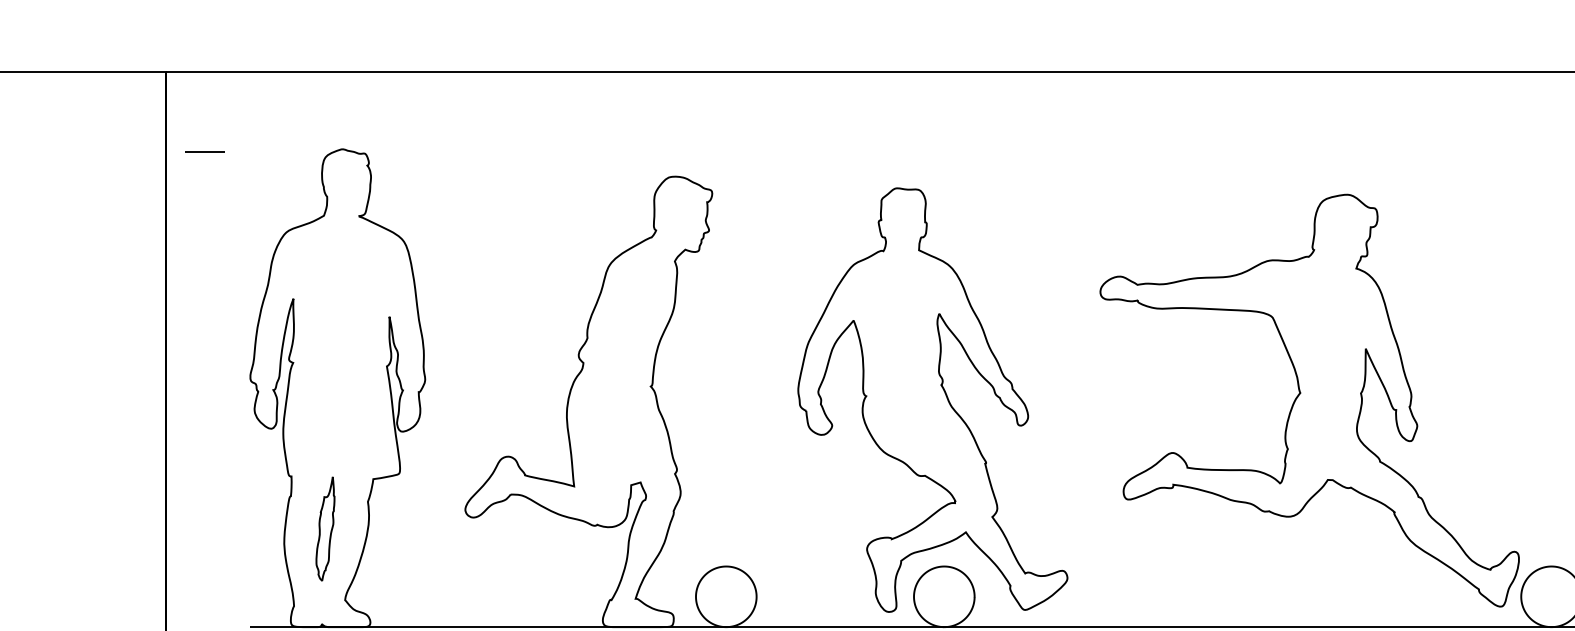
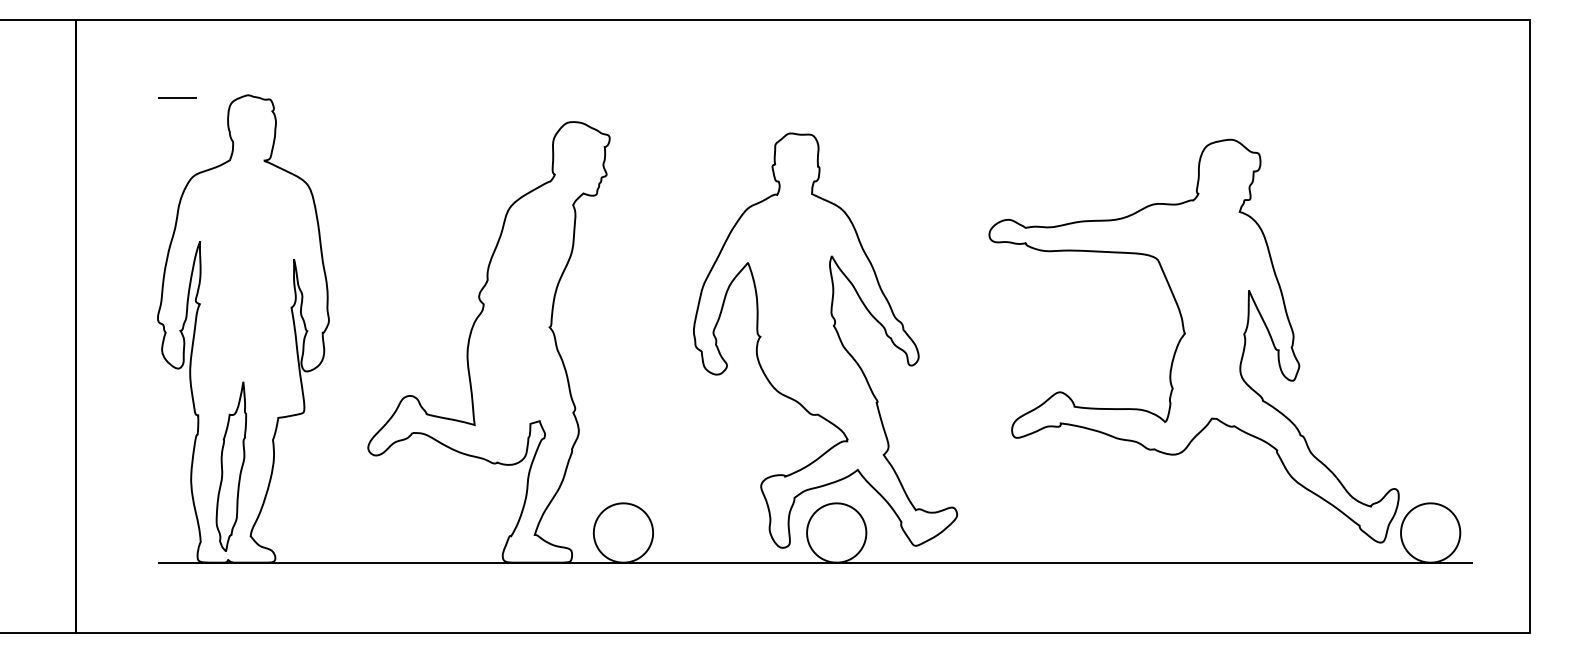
line: (204, 151) -> (177, 97), moved
part: (325, 528) -> (231, 466), size x1.67

